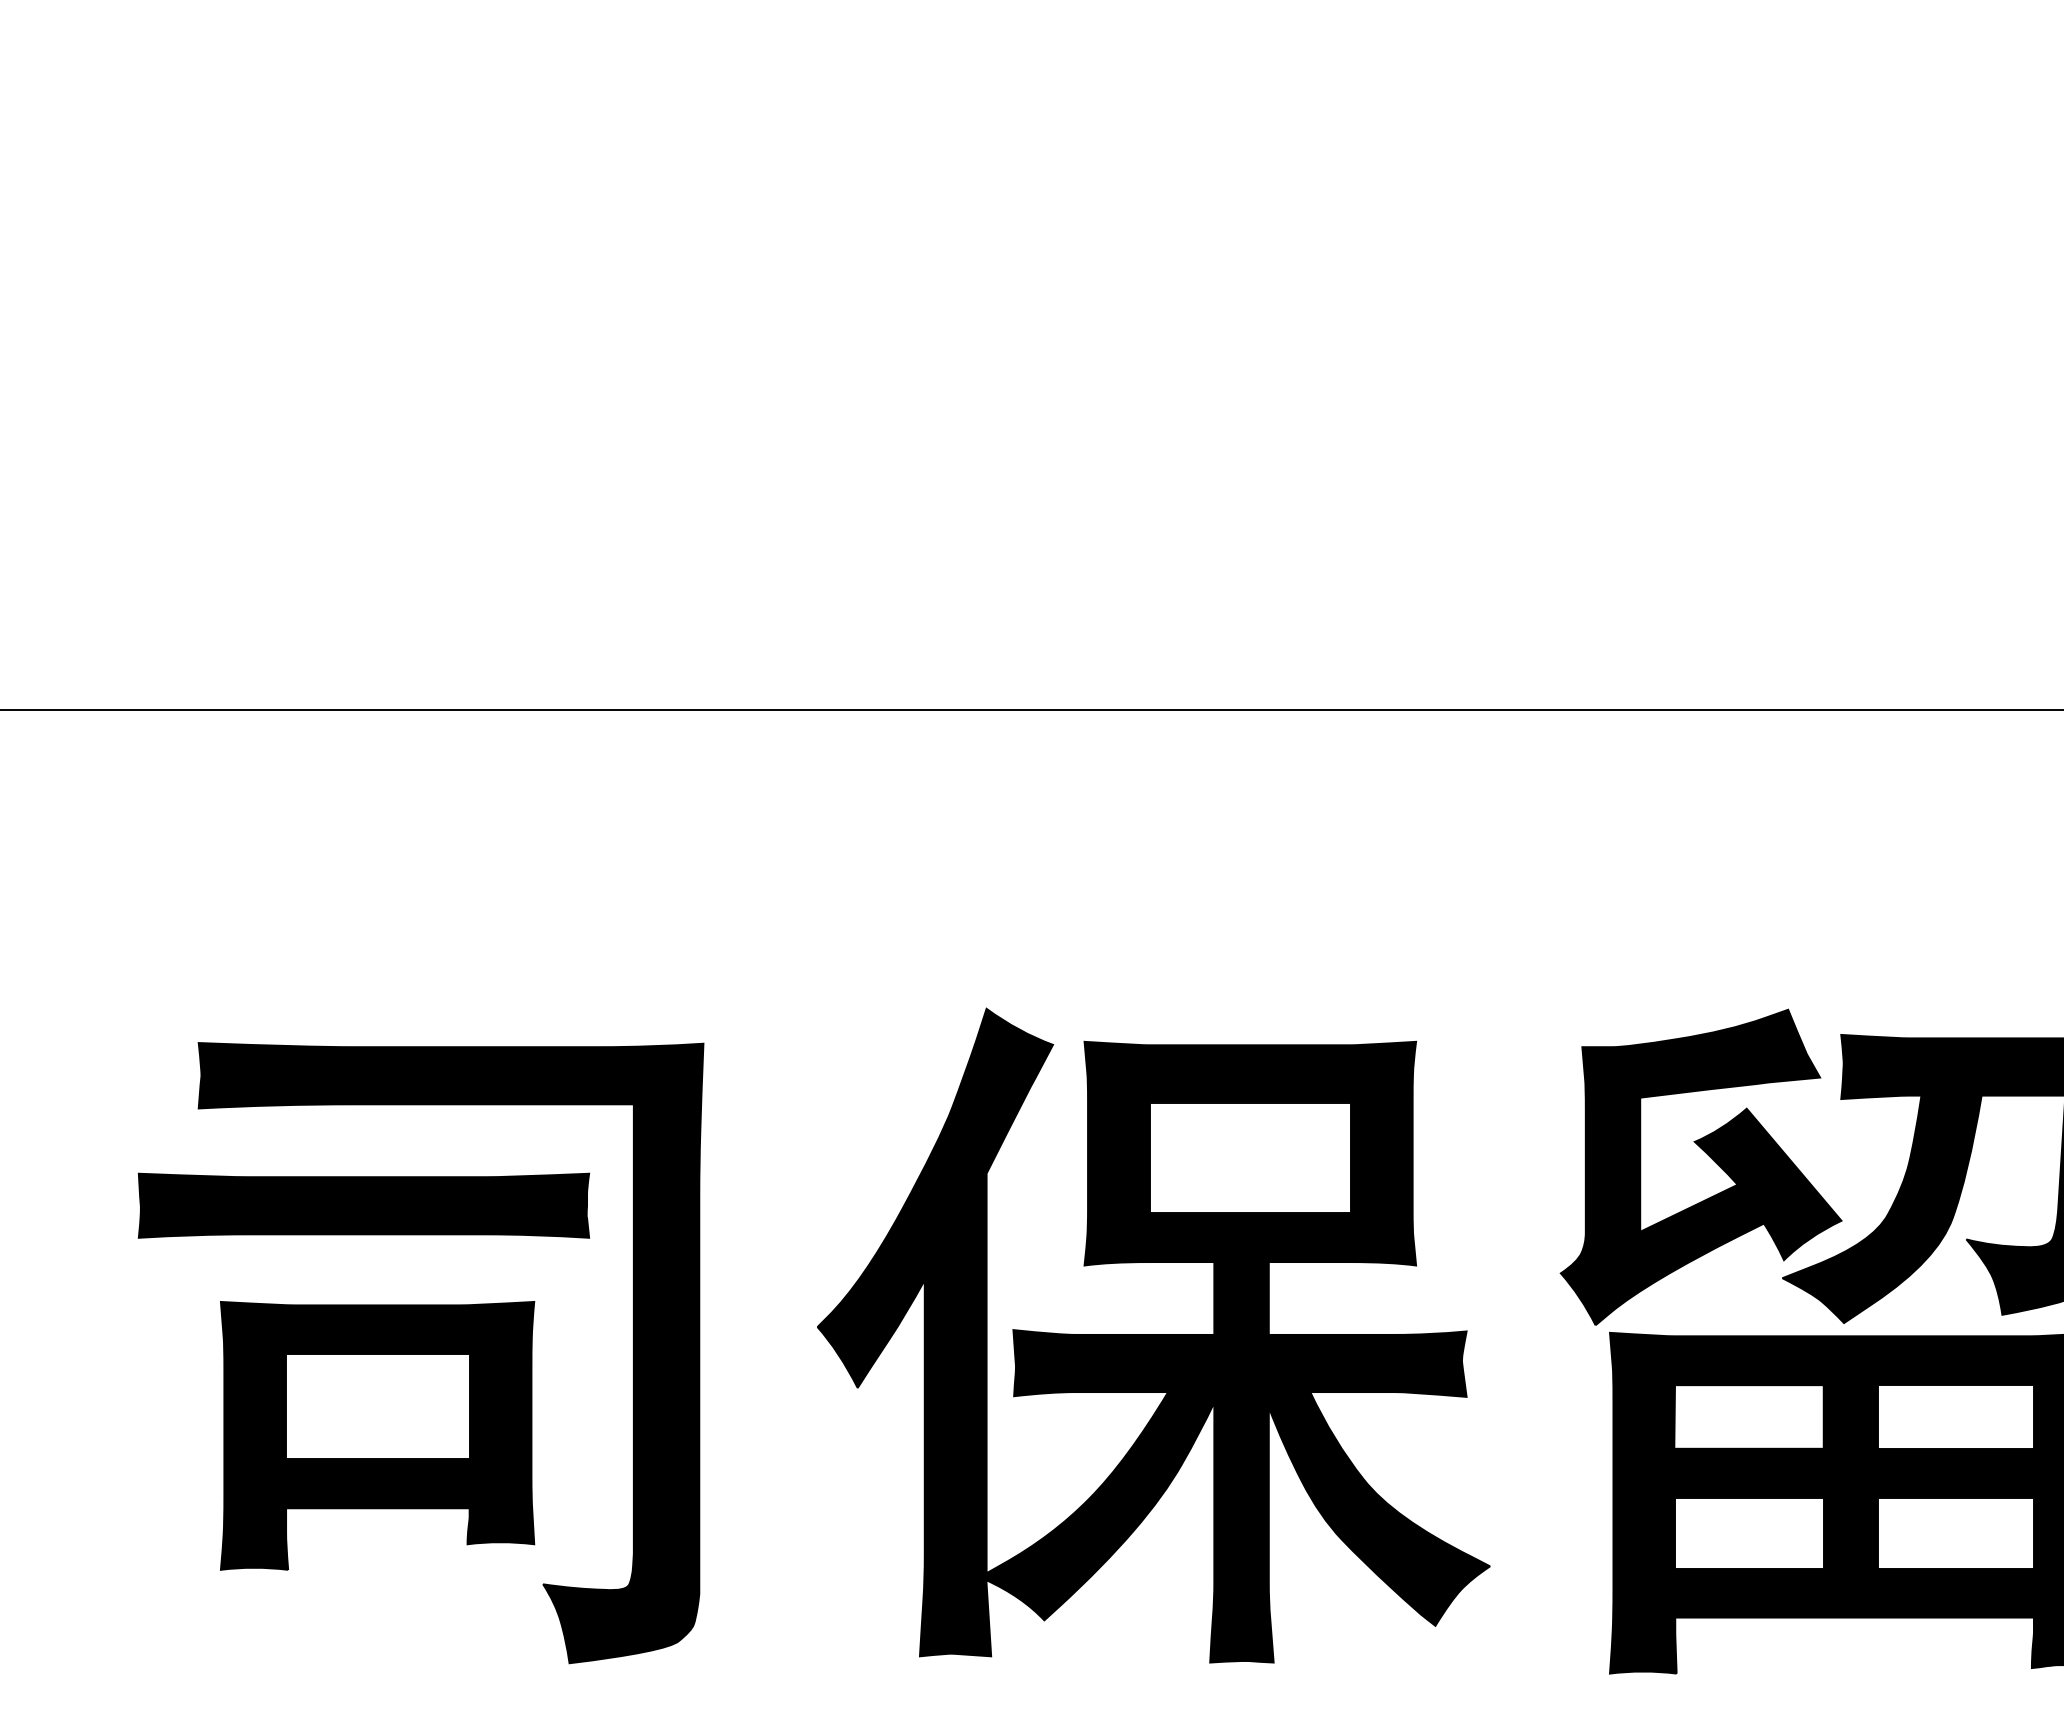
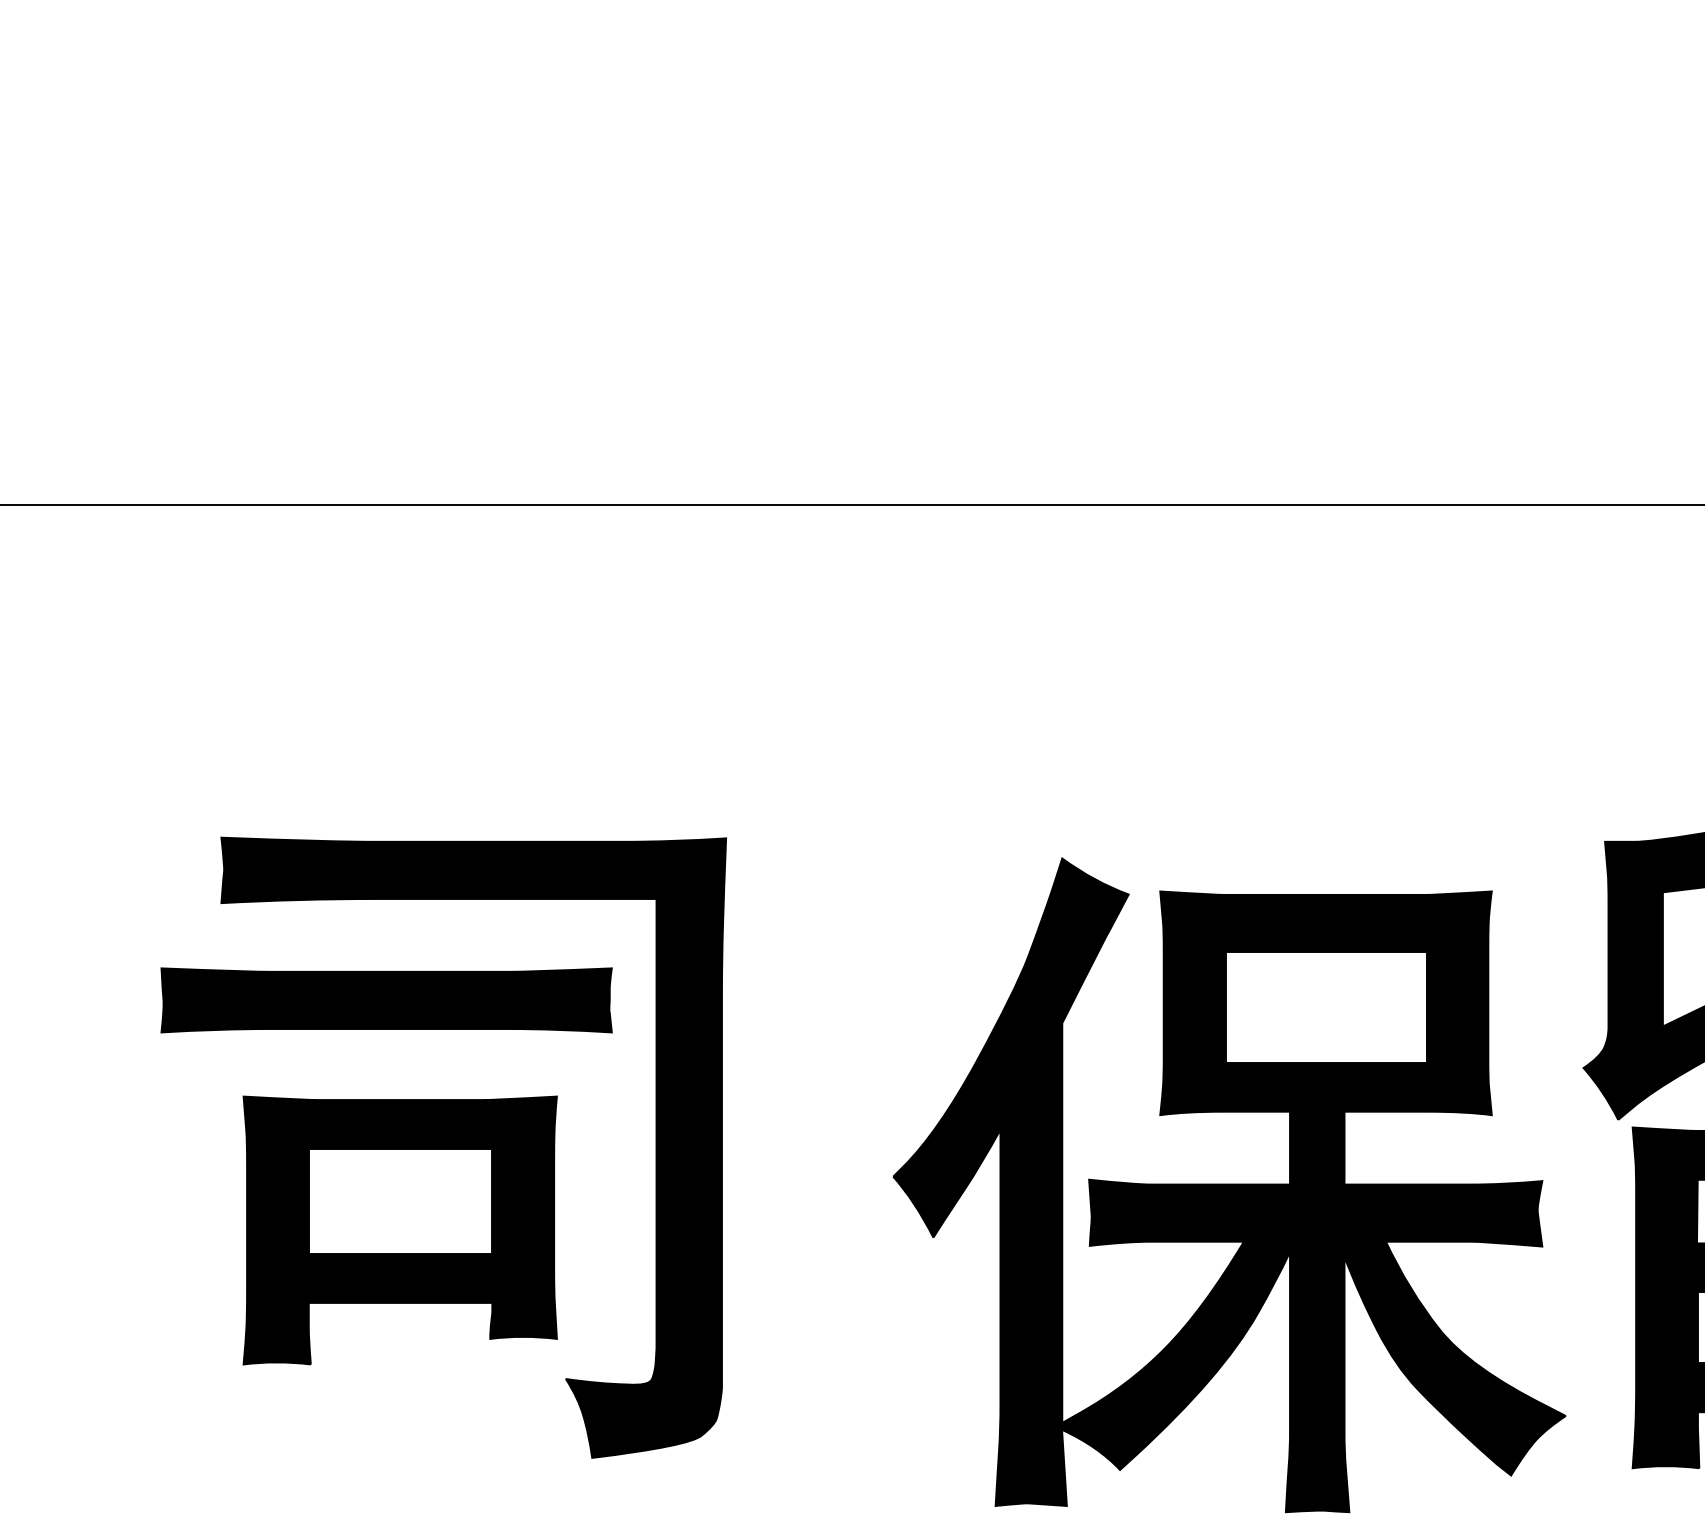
part: (1153, 1335) -> (1229, 1185), moved

